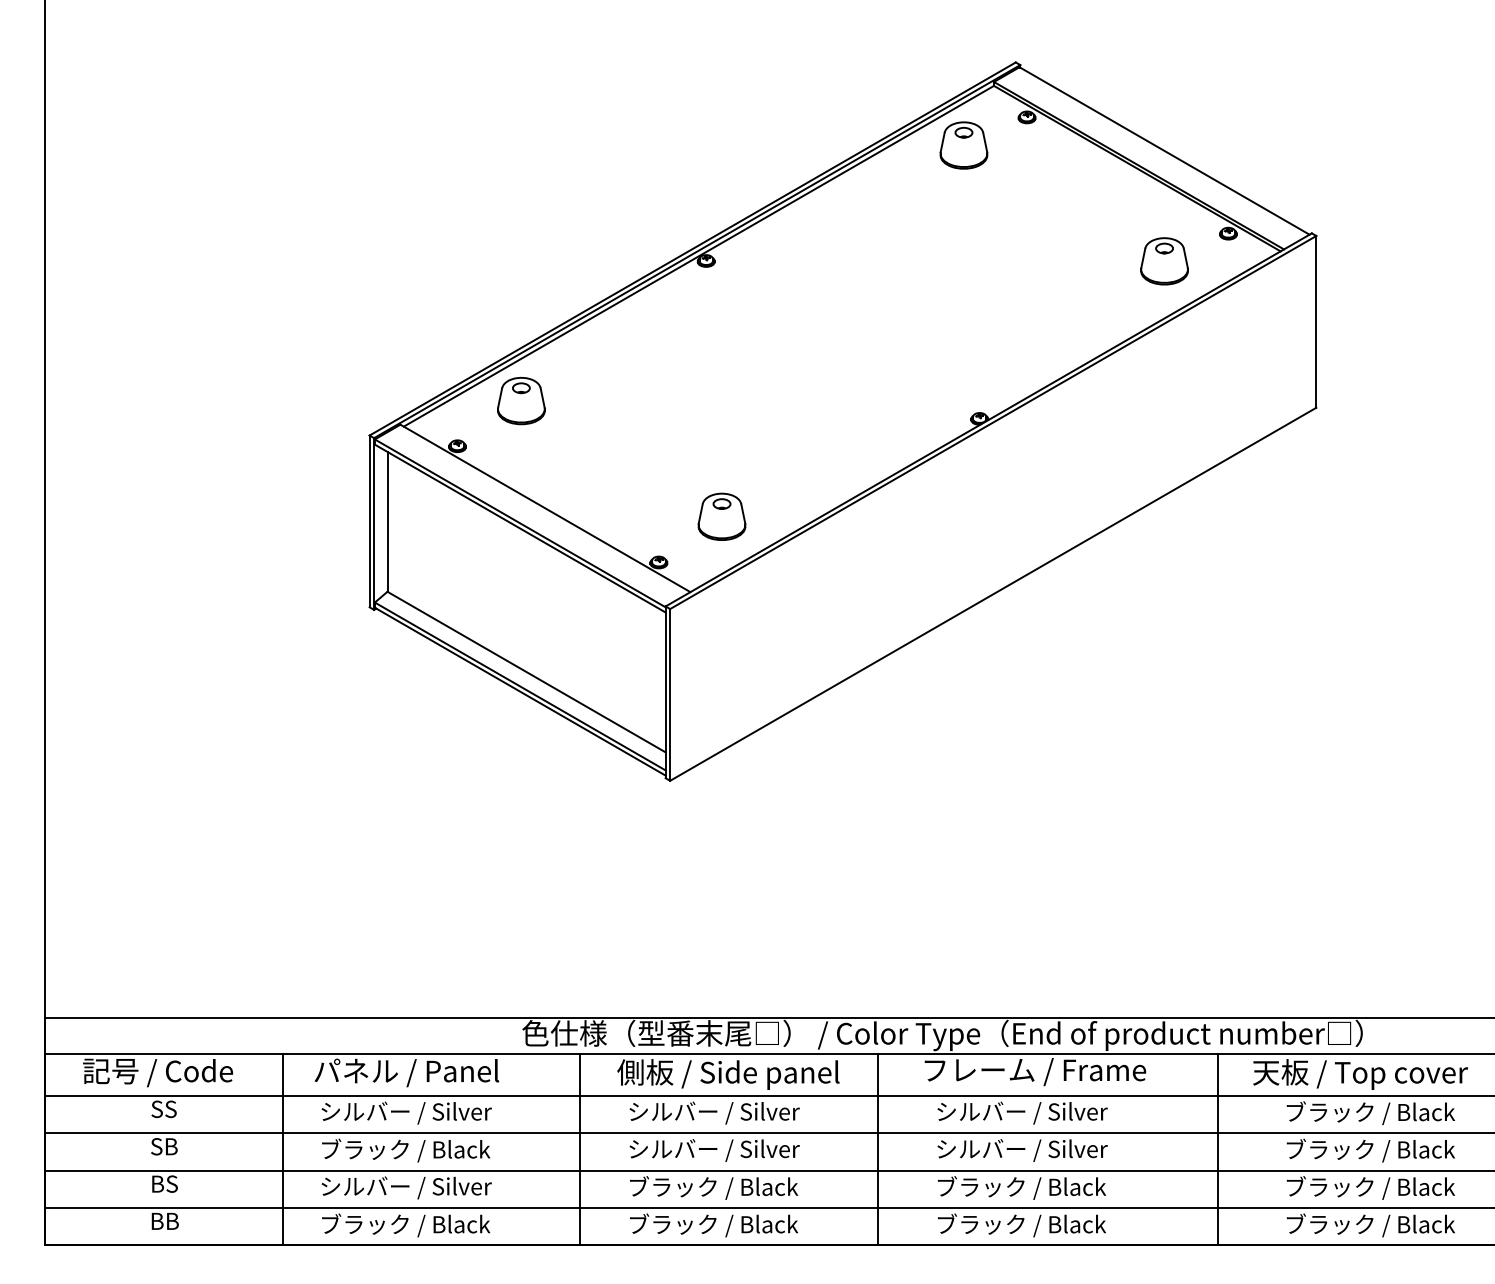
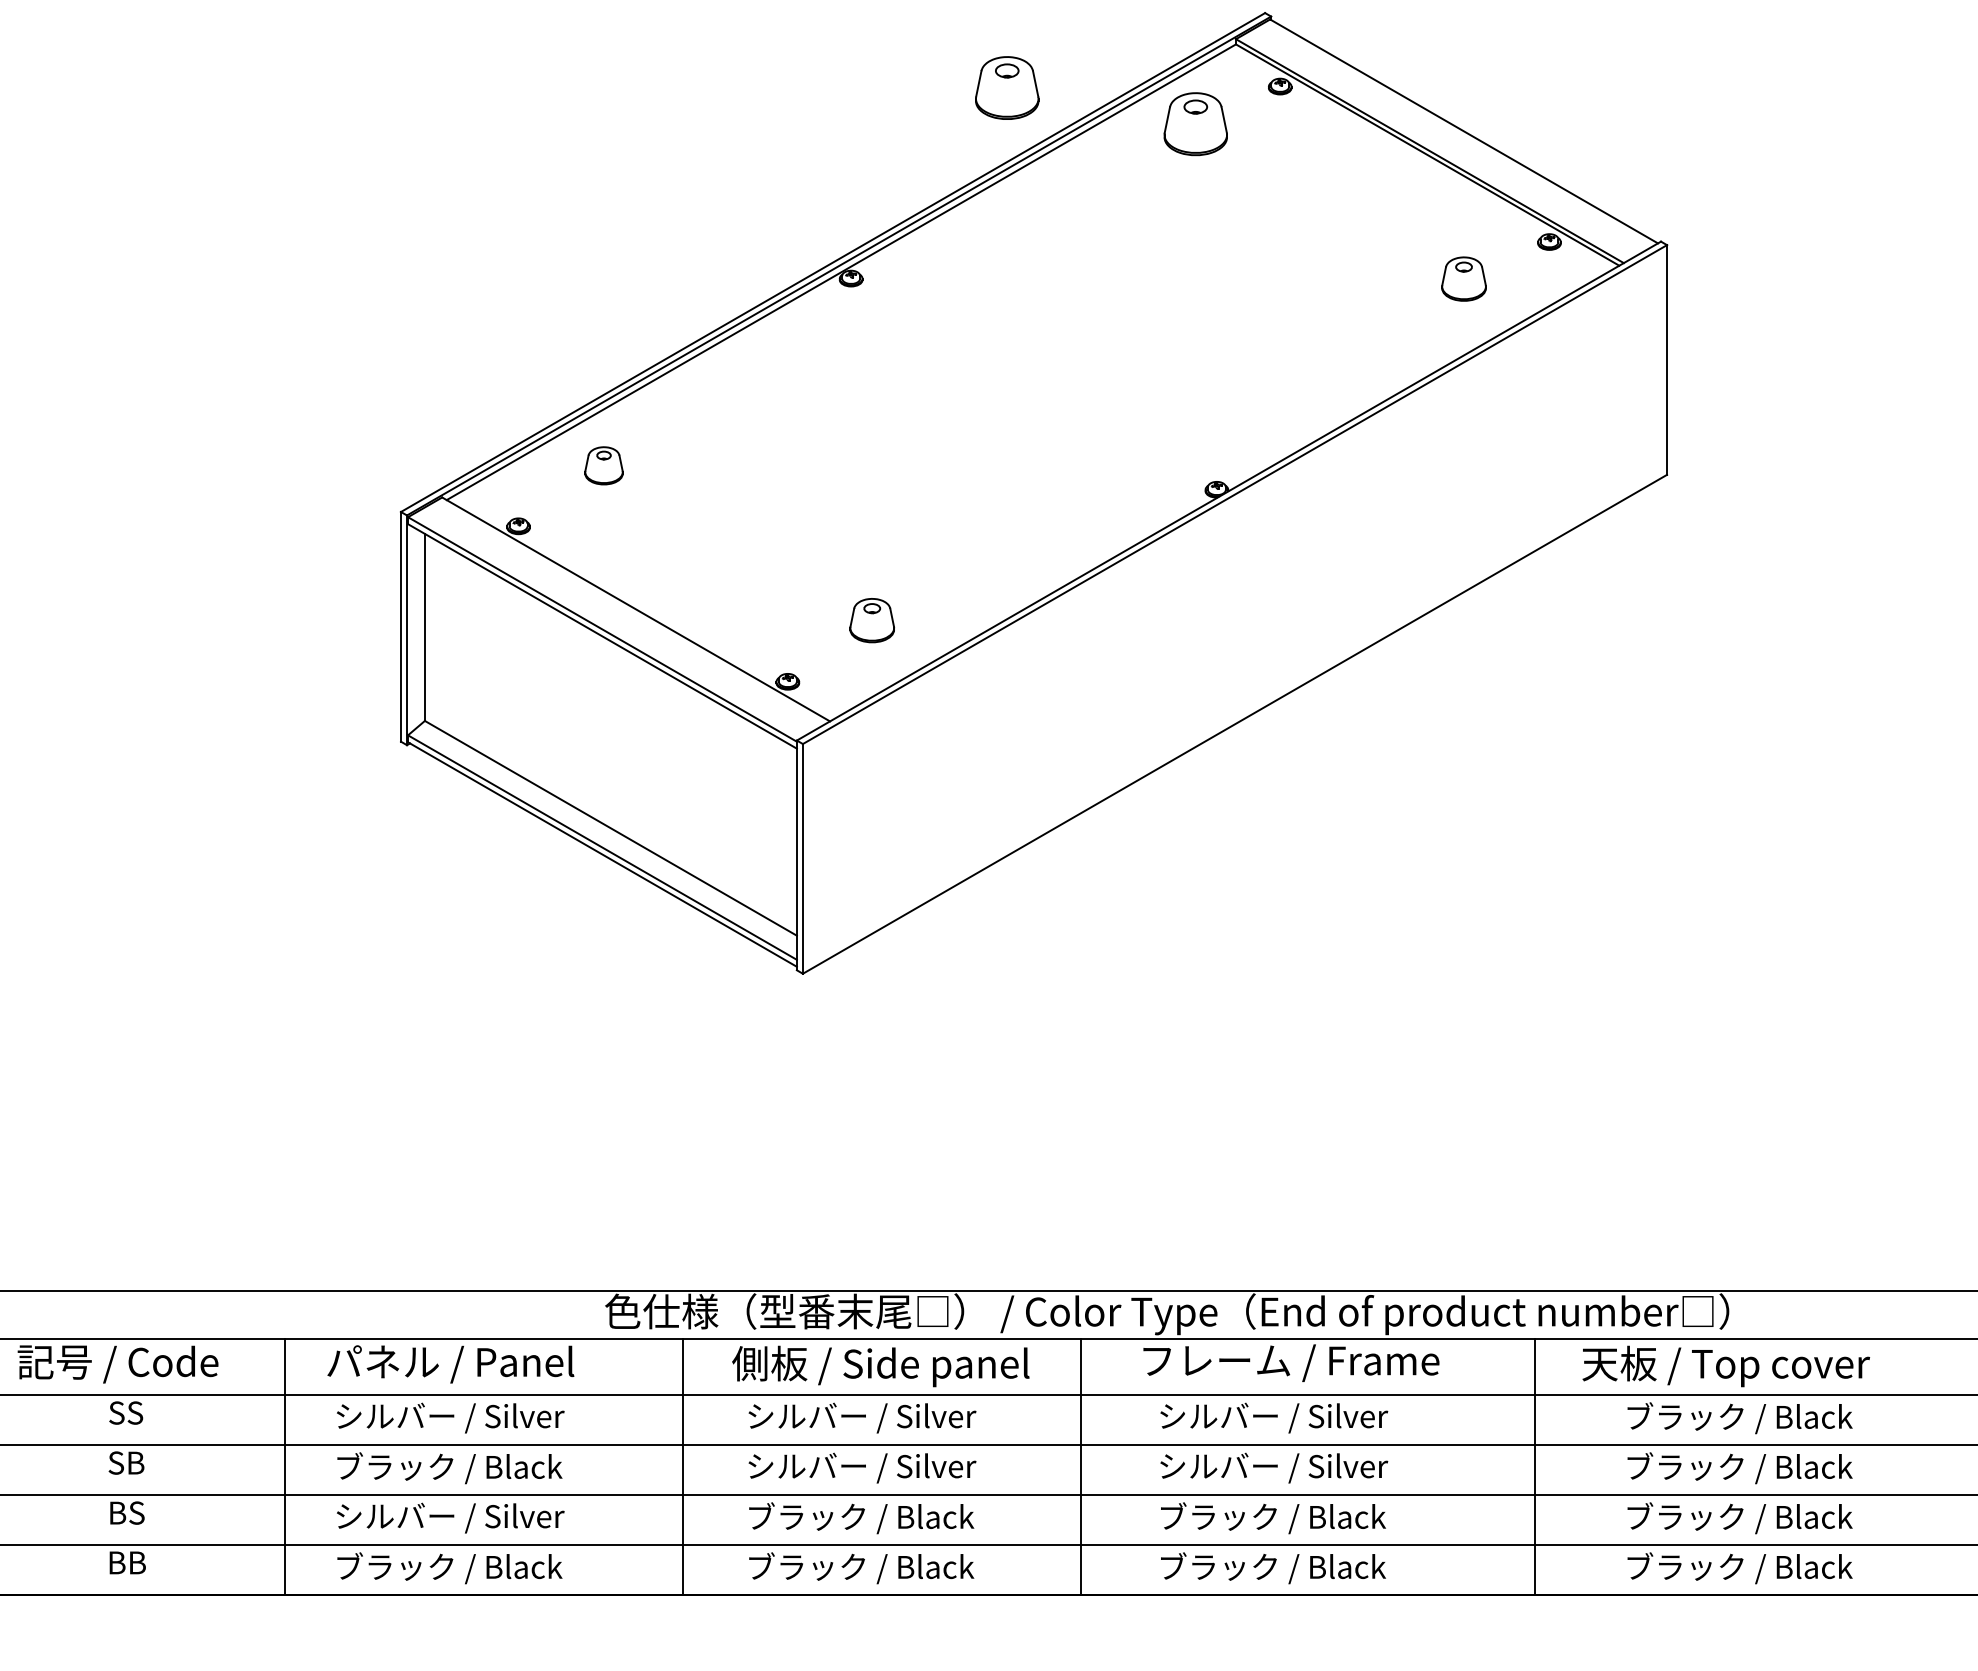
part: (822, 118) -> (1006, 88), added
part: (1164, 261) -> (1463, 279), size x0.7
part: (521, 400) -> (604, 465), size x0.6
part: (721, 516) -> (871, 620), size x0.7

